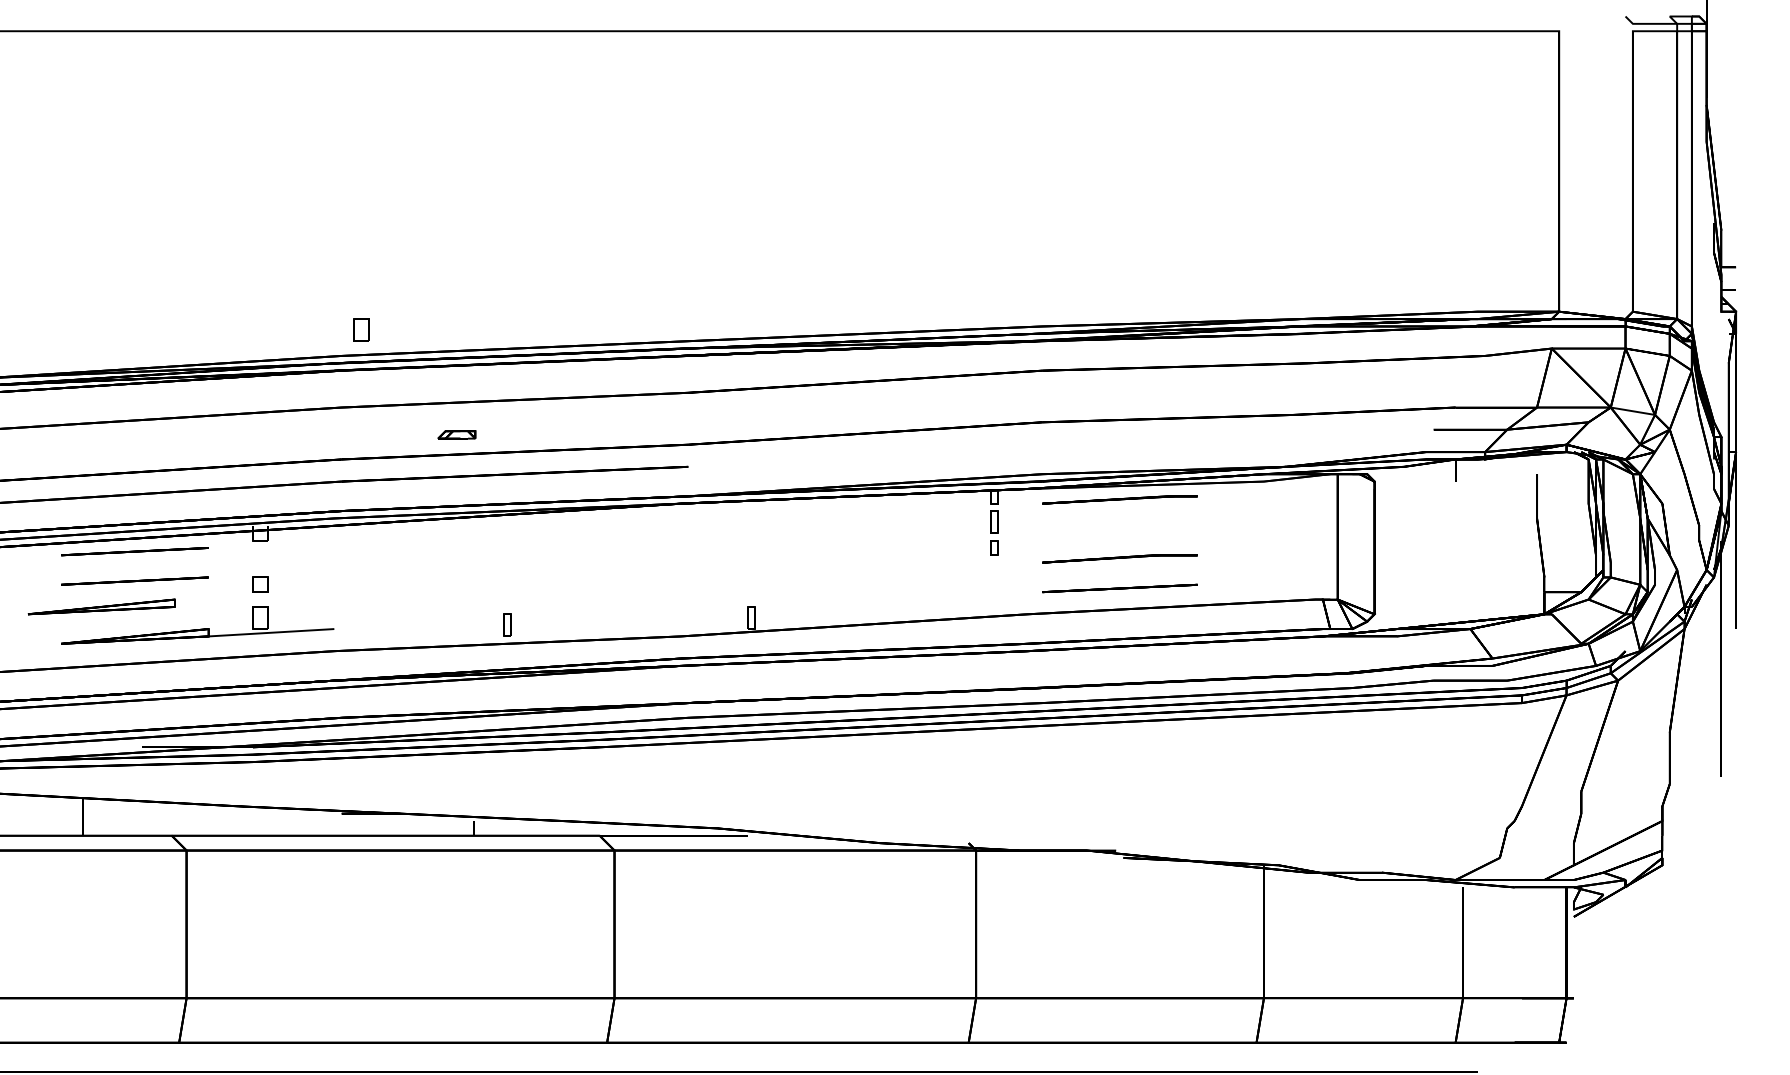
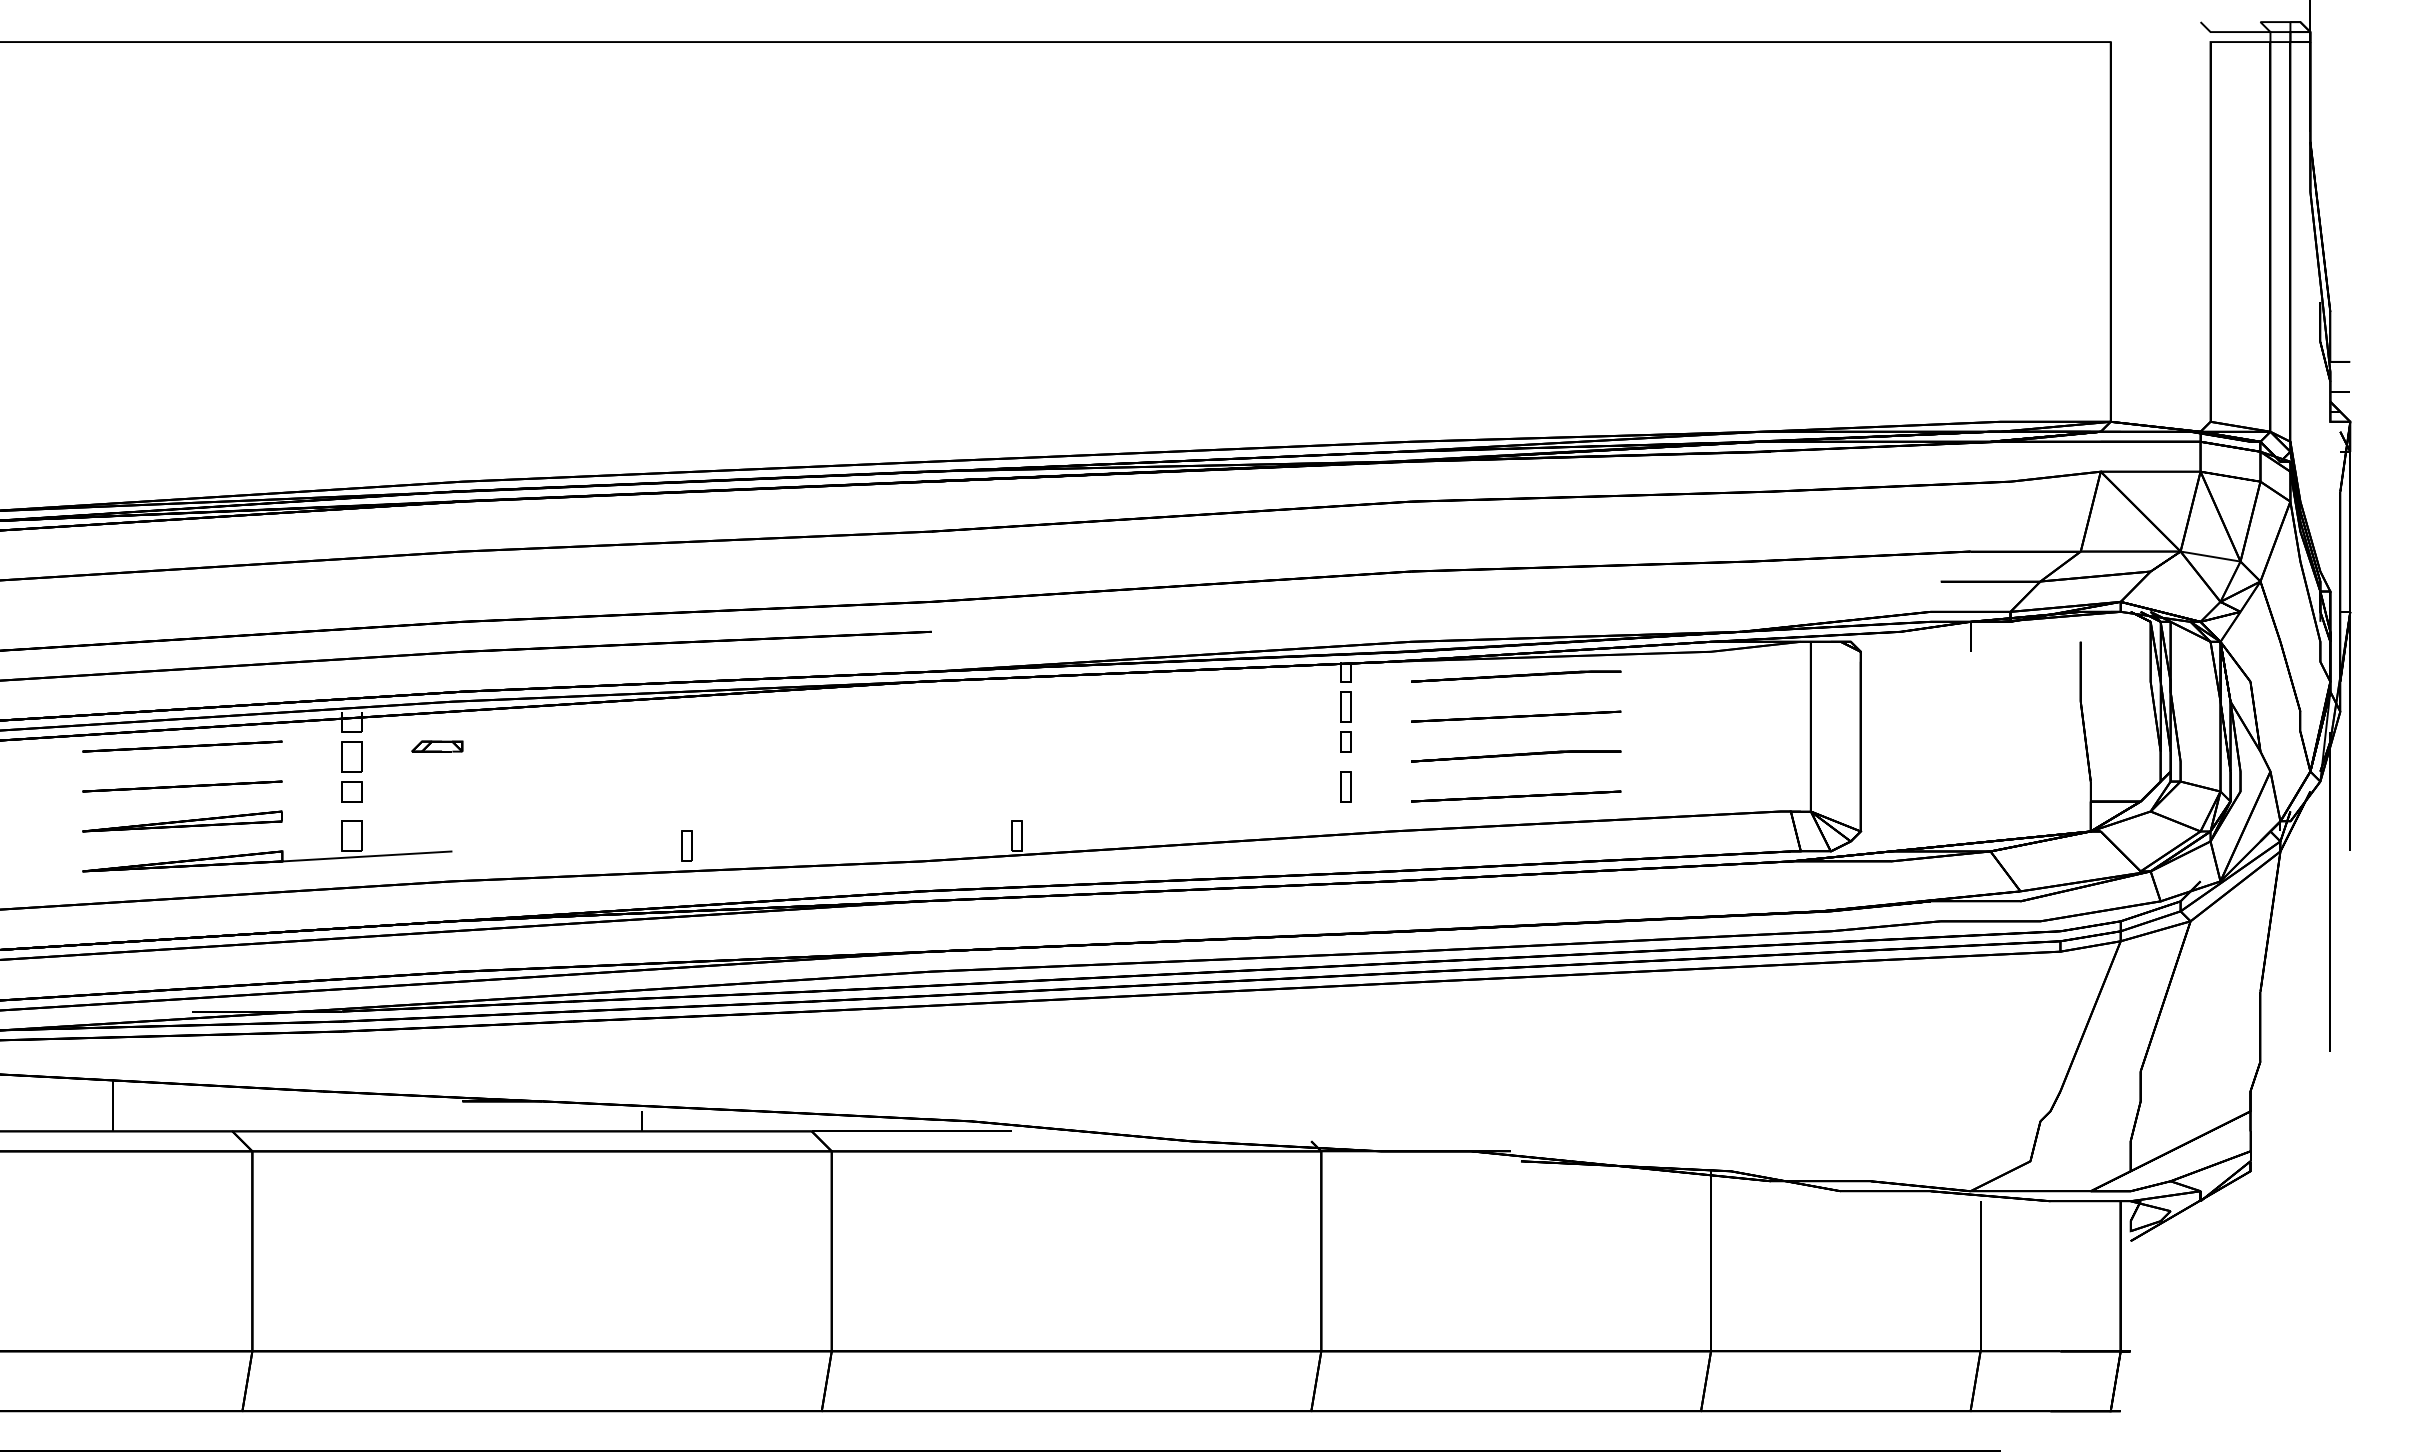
part: (360, 329) -> (351, 756), moved
part: (457, 434) -> (437, 746), moved
line: (1120, 529) -> (1516, 716), added
part: (993, 581) -> (1345, 786), added
part: (101, 606) -> (182, 821), moved

